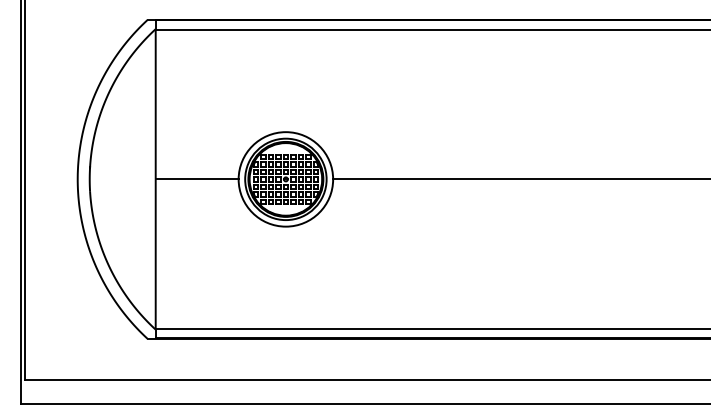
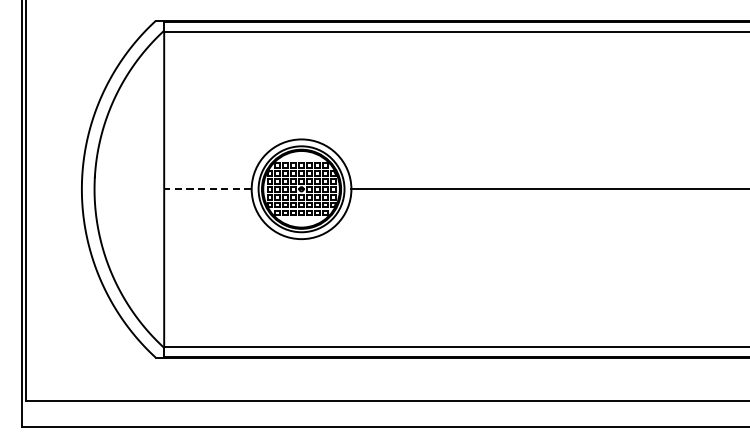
line: (196, 179) -> (207, 189), solid -> dashed

